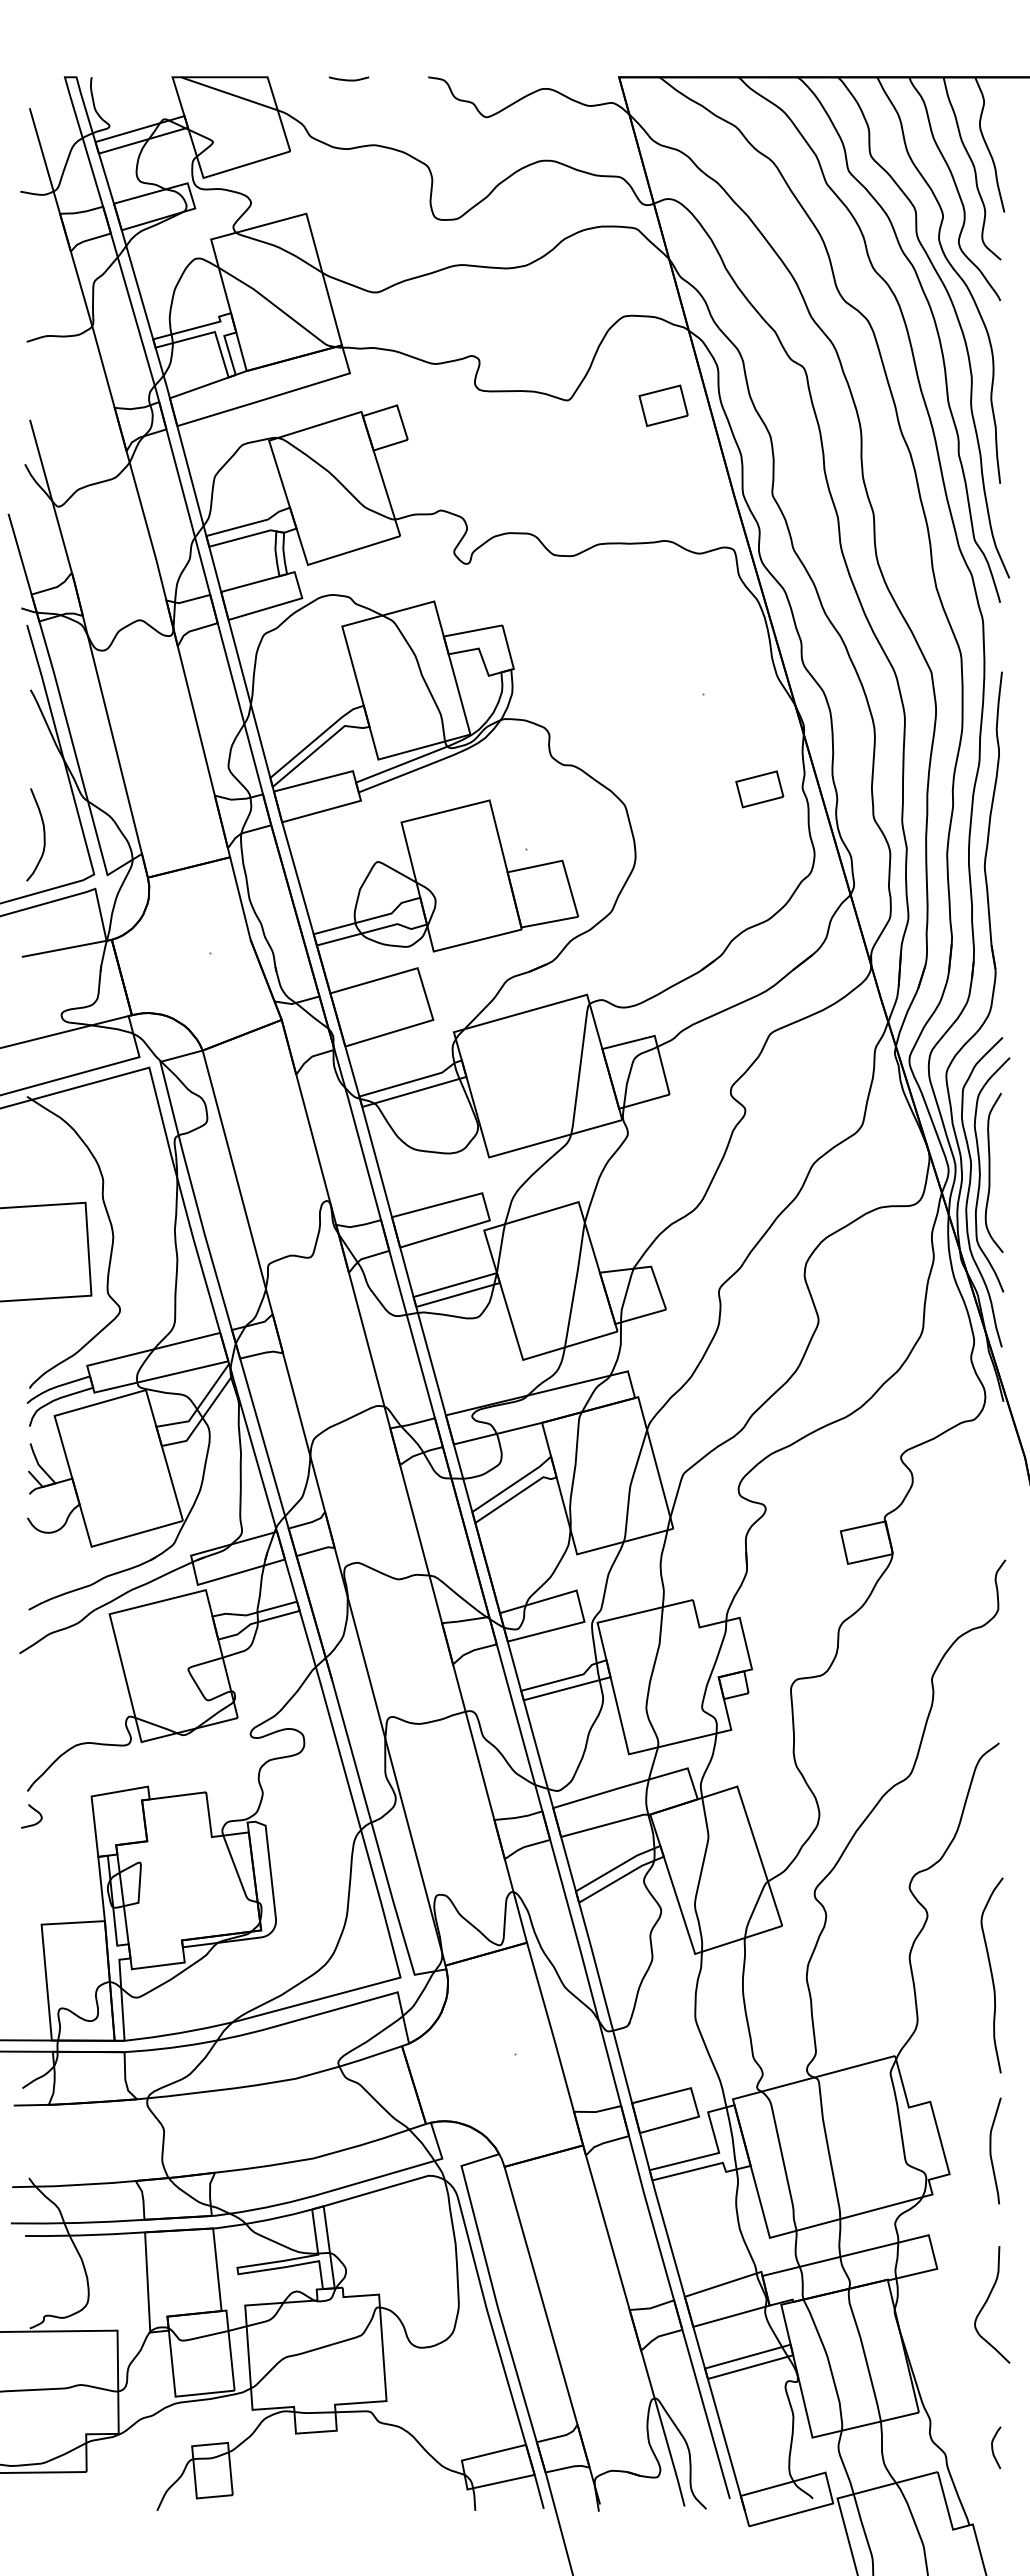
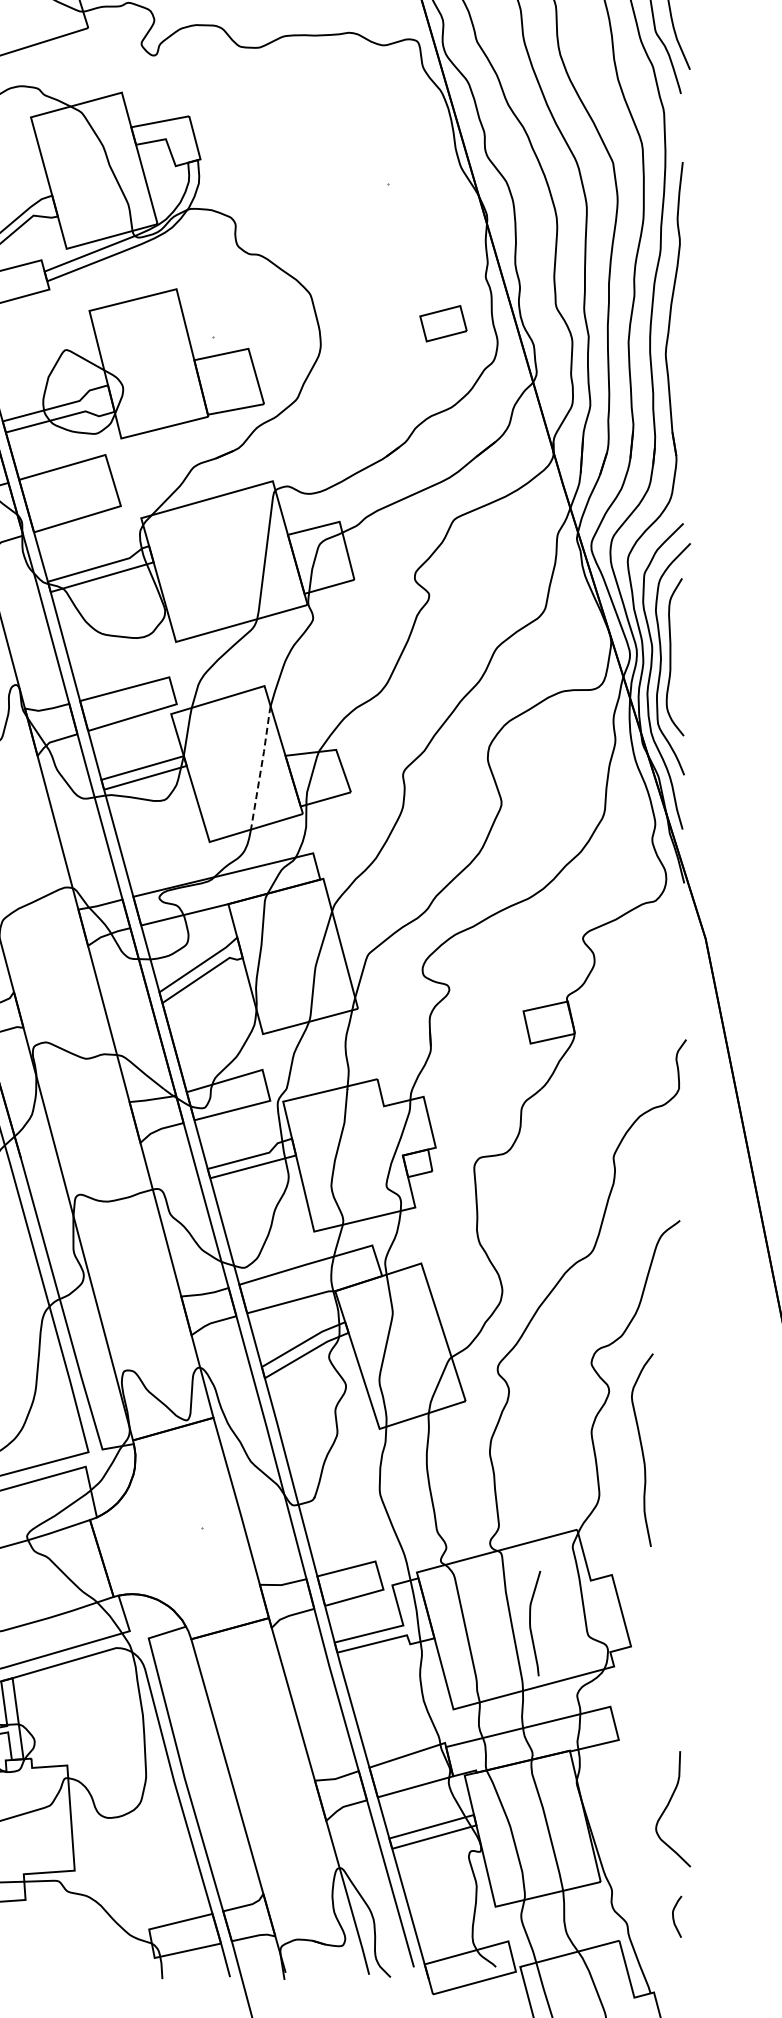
part: (759, 789) -> (443, 323), moved
line: (575, 1284) -> (261, 767), solid -> dashed
curve: (991, 1975) -> (641, 1450), moved
curve: (991, 2150) -> (531, 1623), moved
curve: (987, 2301) -> (668, 1805), moved

